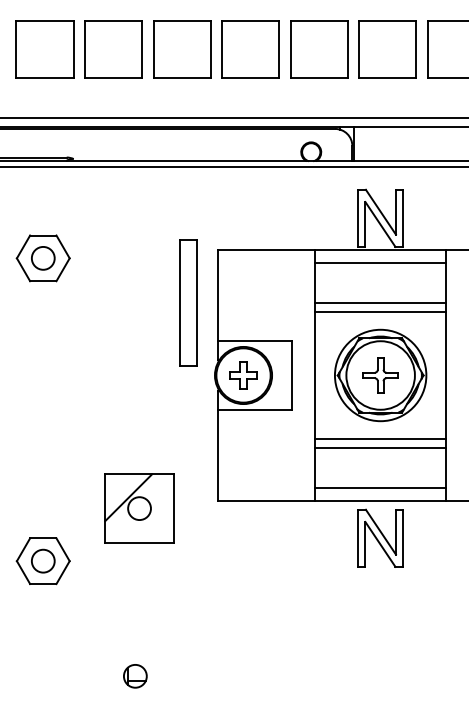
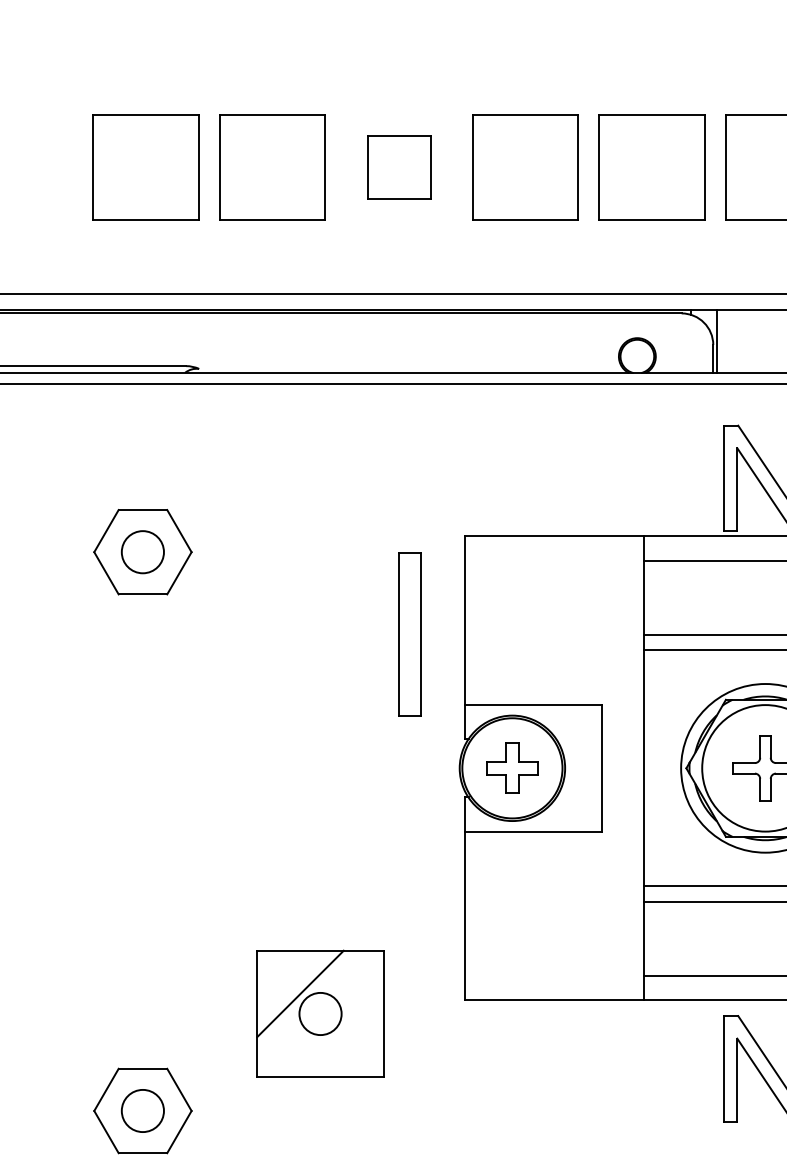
part: (182, 49) -> (399, 166), size x0.6
part: (188, 302) -> (410, 633), size x0.7

